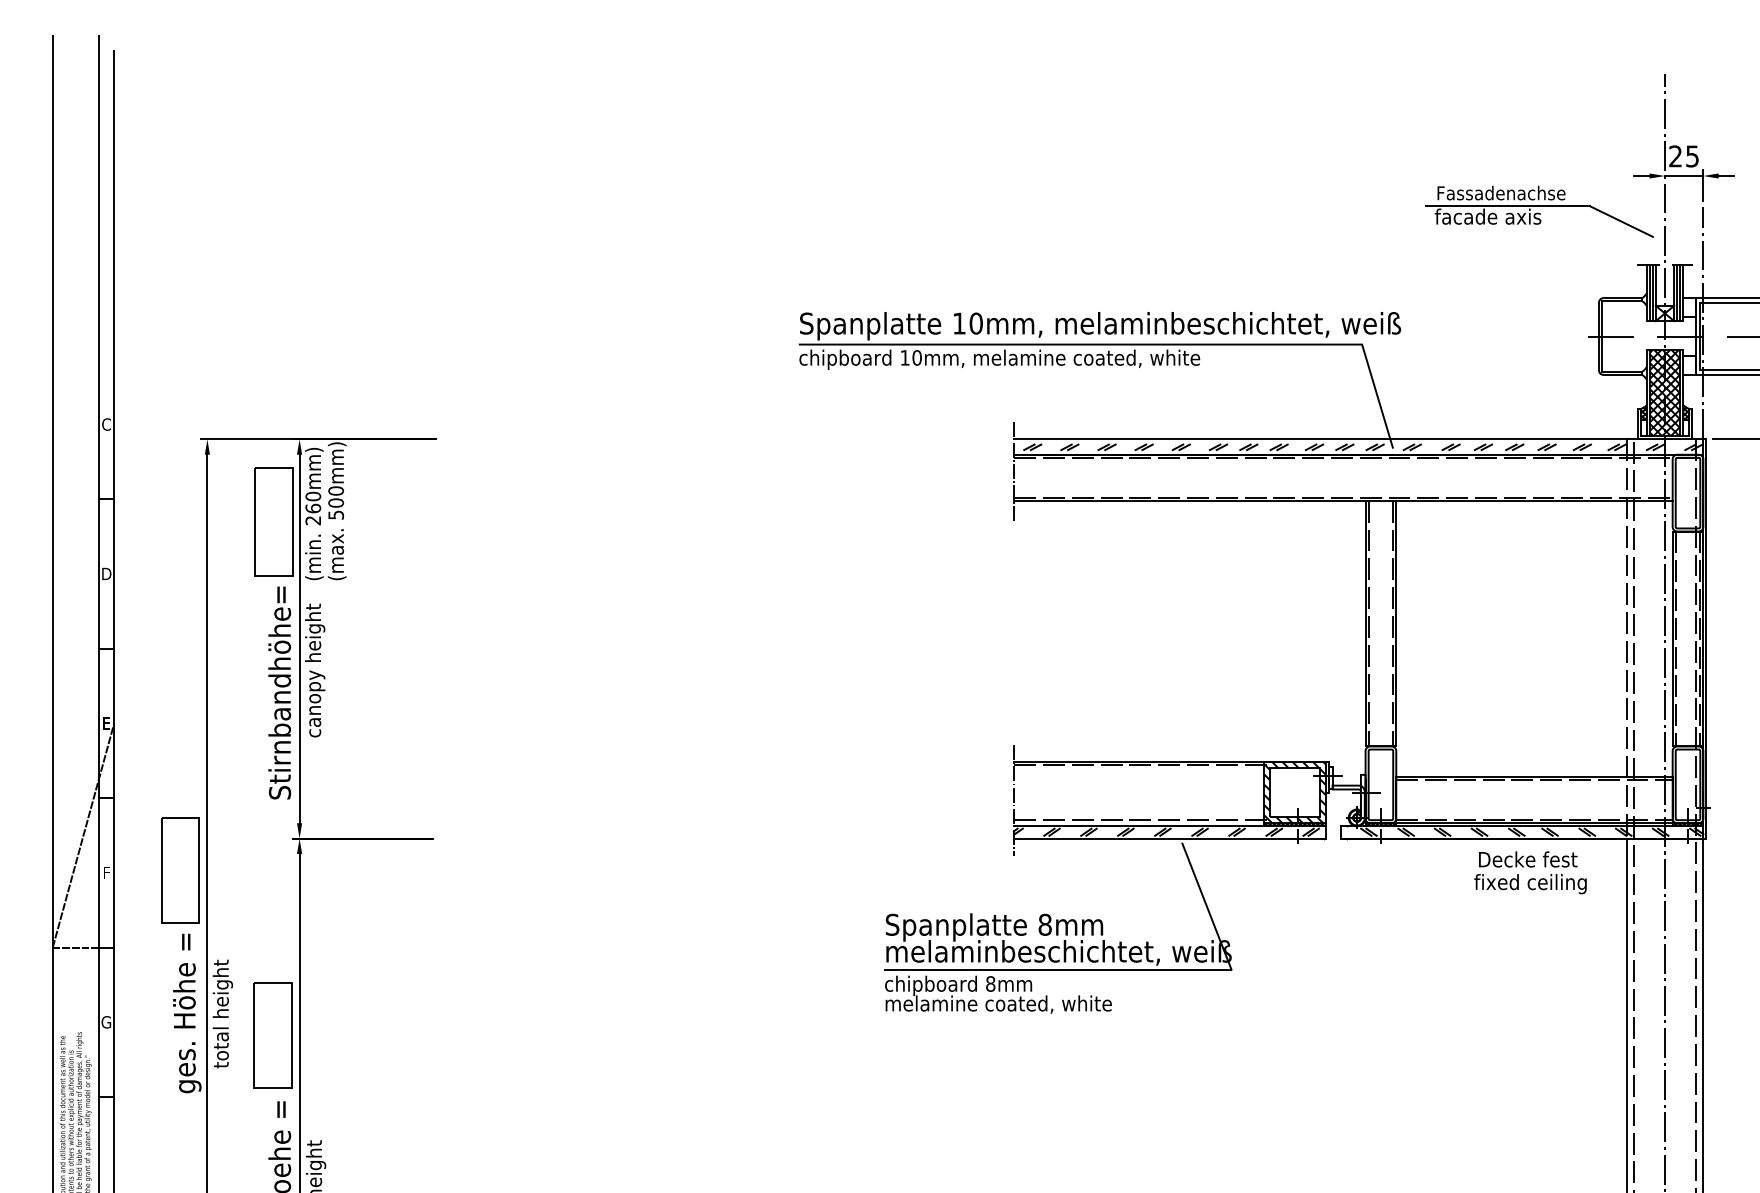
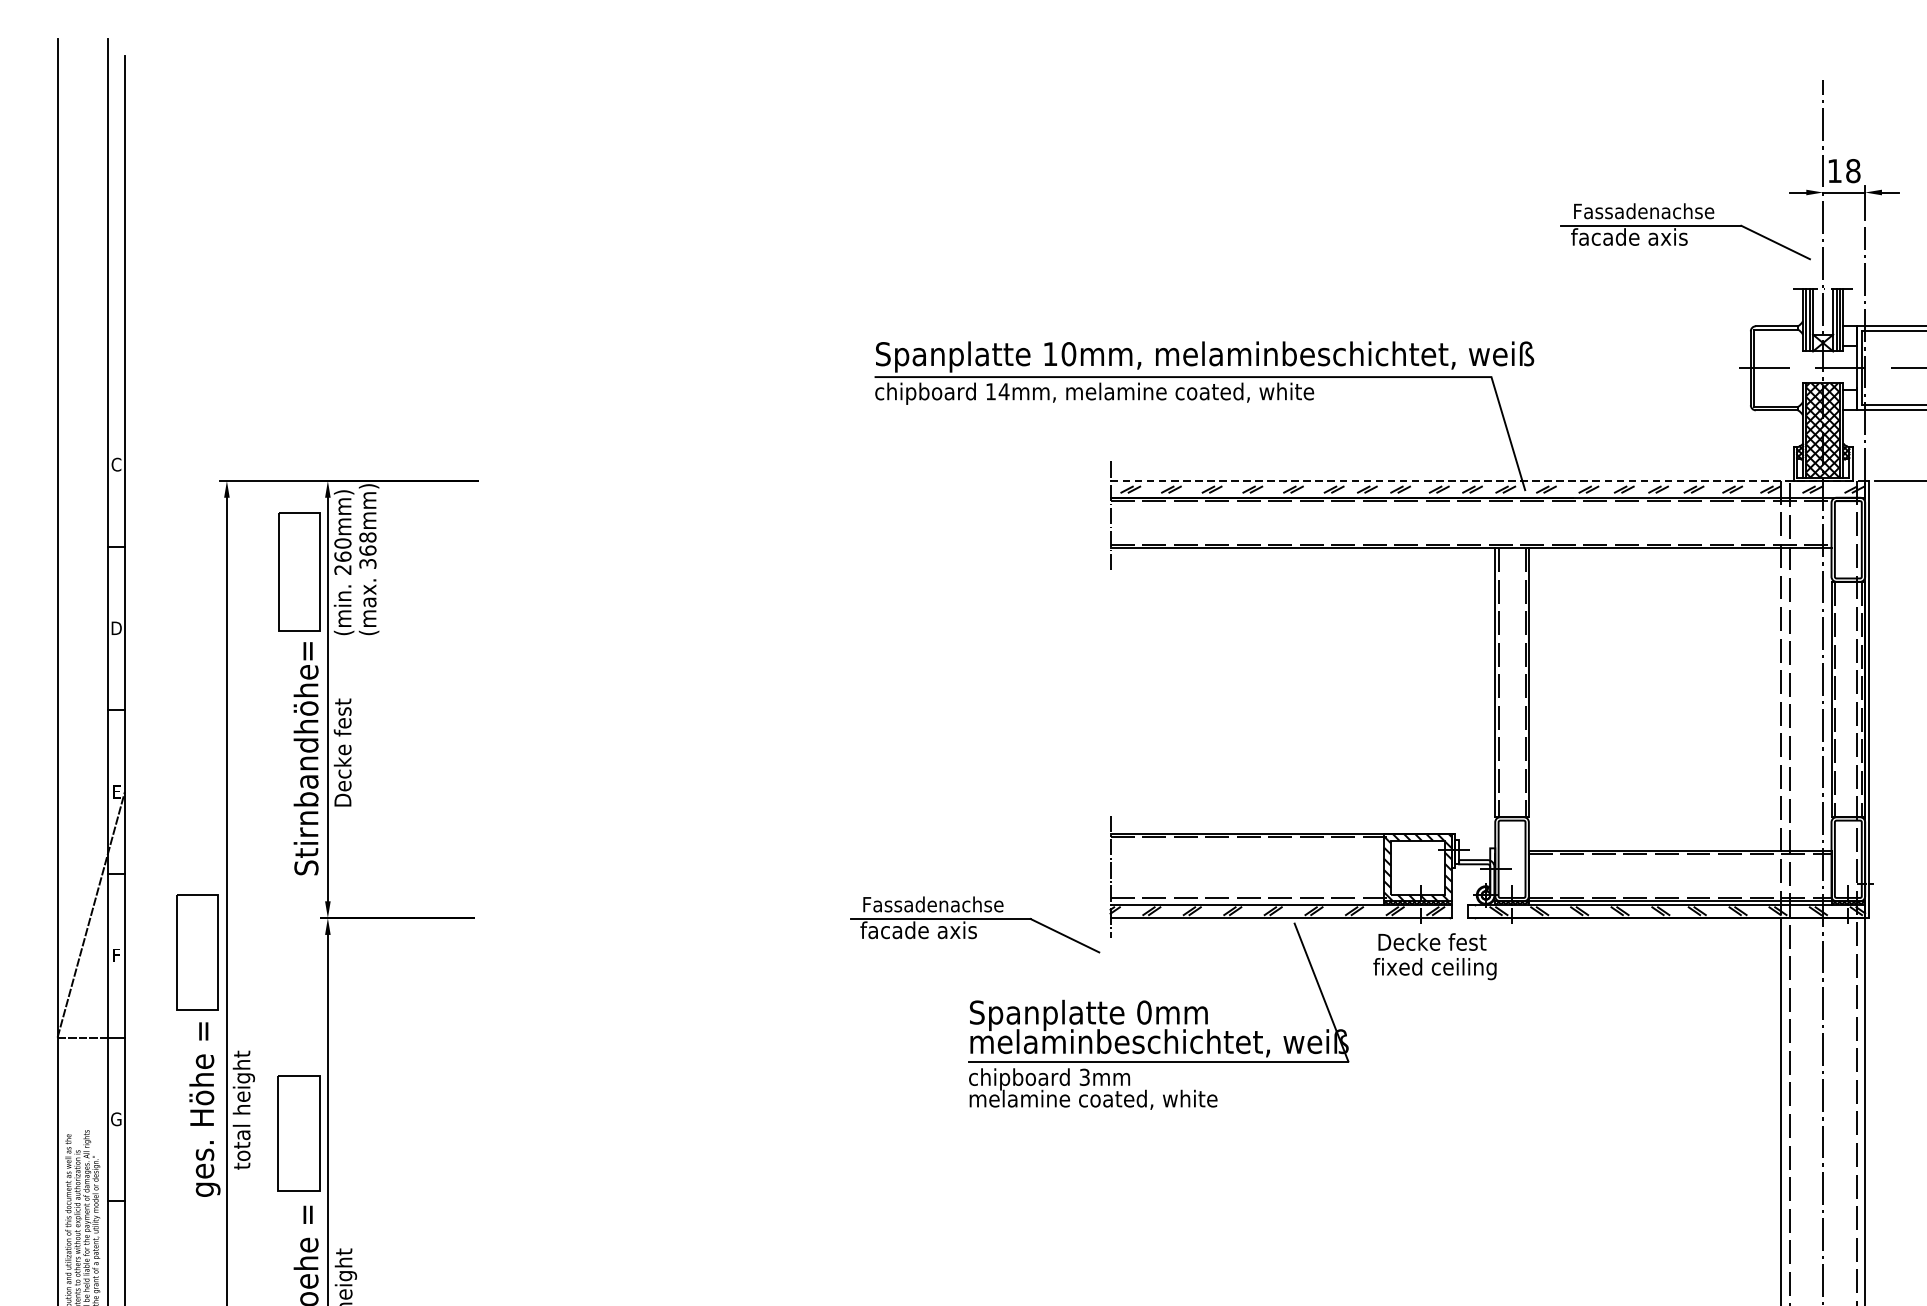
text: (1684, 156) -> (1844, 171), 25 -> 18
text: (917, 357) -> (1004, 391), 10mm, -> 14mm,
line: (1358, 439) -> (1487, 481), solid -> dashed
text: (335, 502) -> (367, 550), 500mm) -> 368mm)
text: (315, 670) -> (345, 734), canopy height -> Decke fest
part: (890, 844) -> (974, 924), added
text: (1530, 872) -> (1434, 956), moved
text: (1044, 924) -> (1143, 1012), 8mm -> 0mm
text: (990, 983) -> (1084, 1076), 8mm -> 3mm

